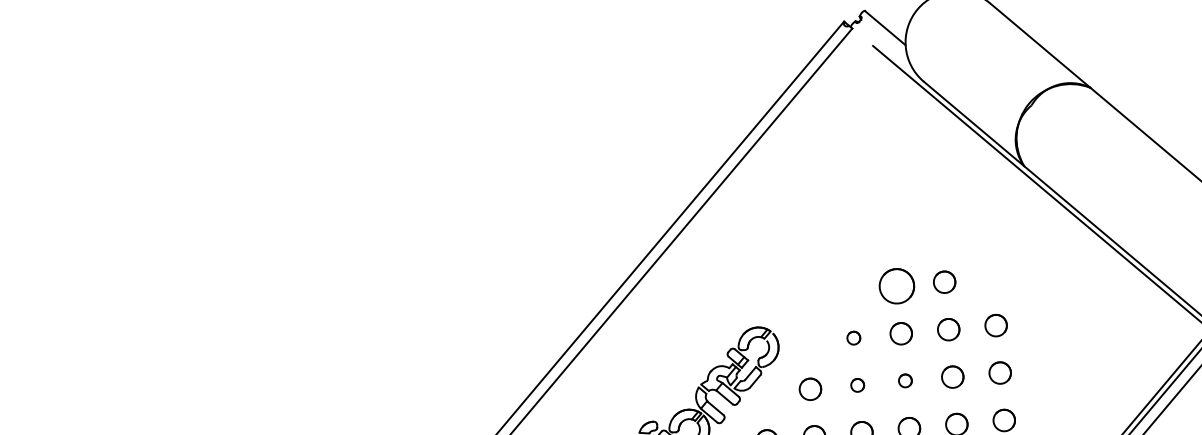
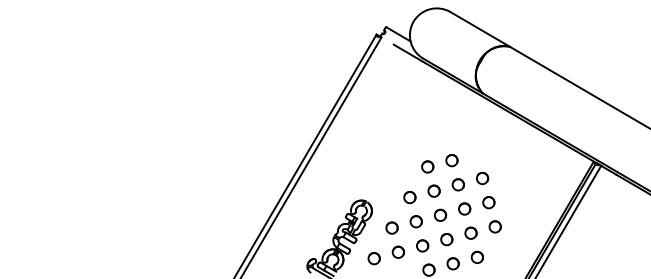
circle: (896, 285) -> (427, 166), size x0.62
circle: (853, 337) -> (409, 197), size x1.67
part: (905, 379) -> (440, 214), size x1.67
circle: (856, 384) -> (415, 221), size x1.67

